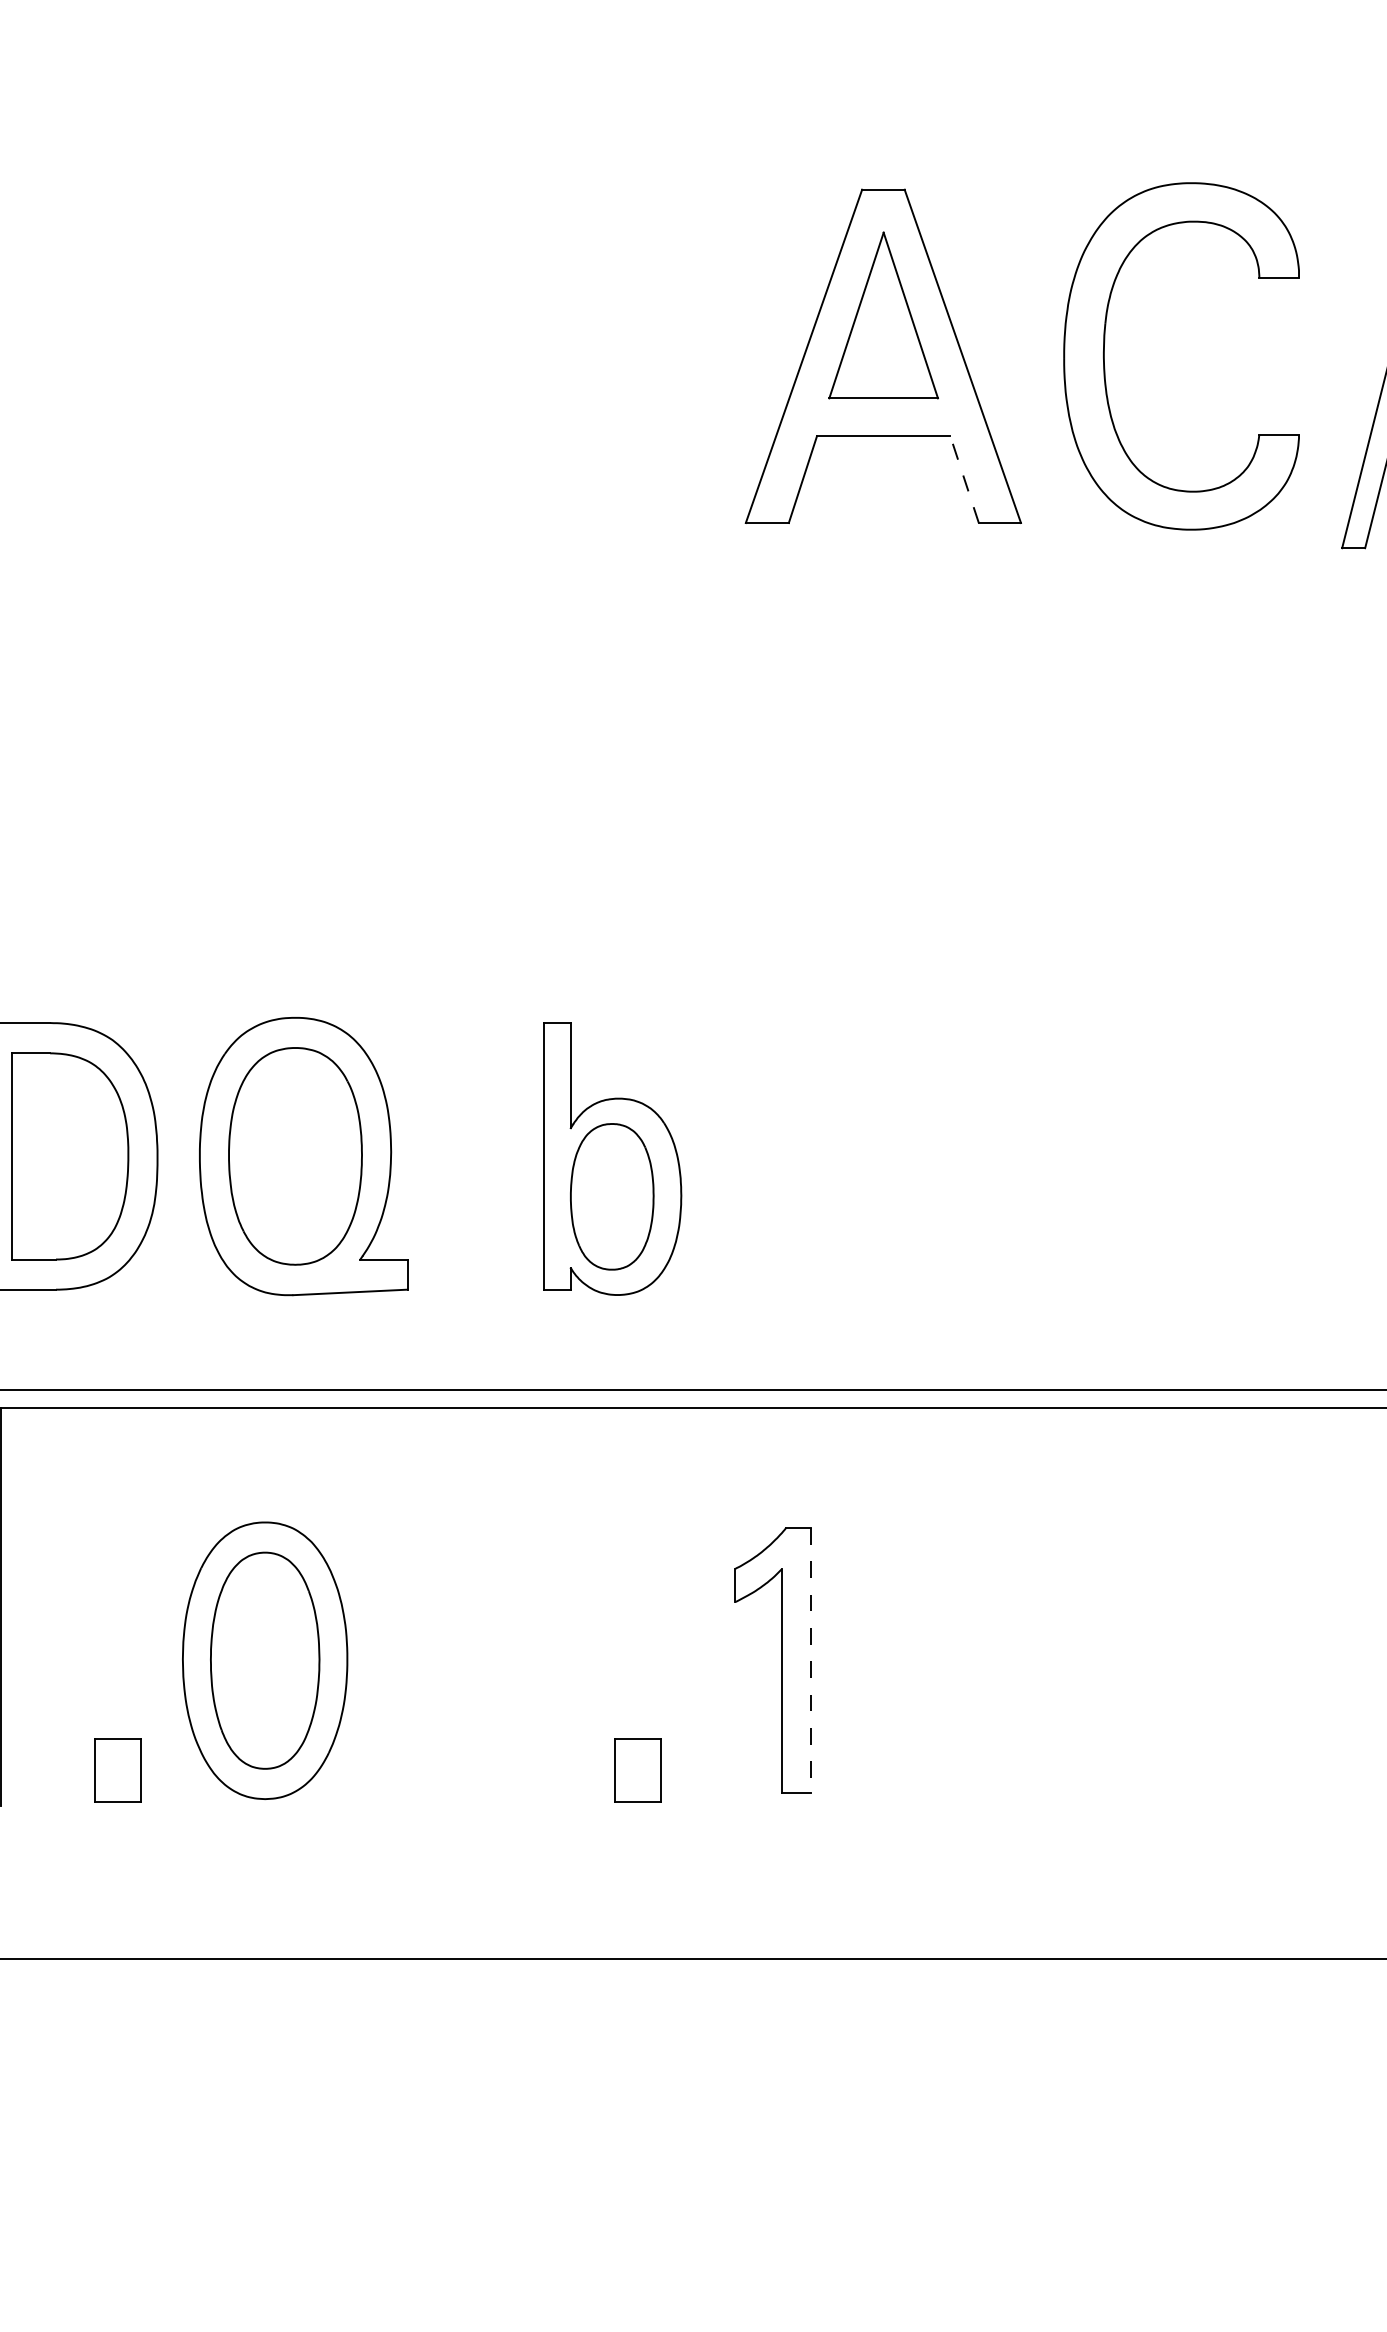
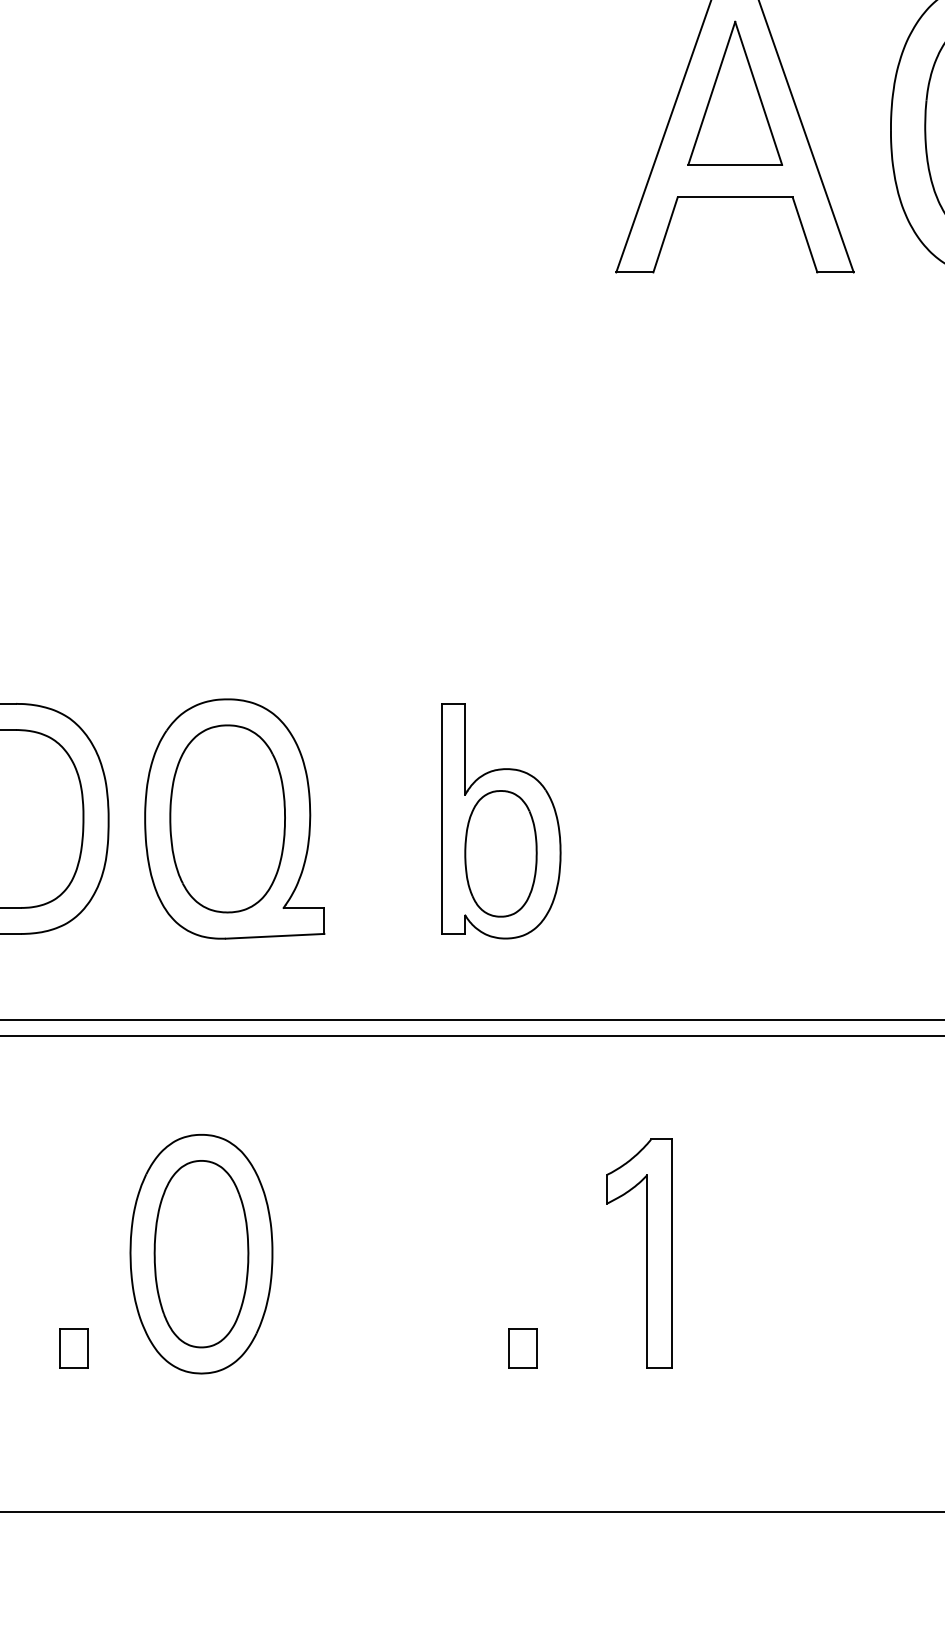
line: (964, 479) -> (804, 234), dashed -> solid
line: (810, 1660) -> (672, 1253), dashed -> solid
part: (117, 1770) -> (74, 1348), size x0.71
part: (637, 1770) -> (522, 1348), size x0.71

